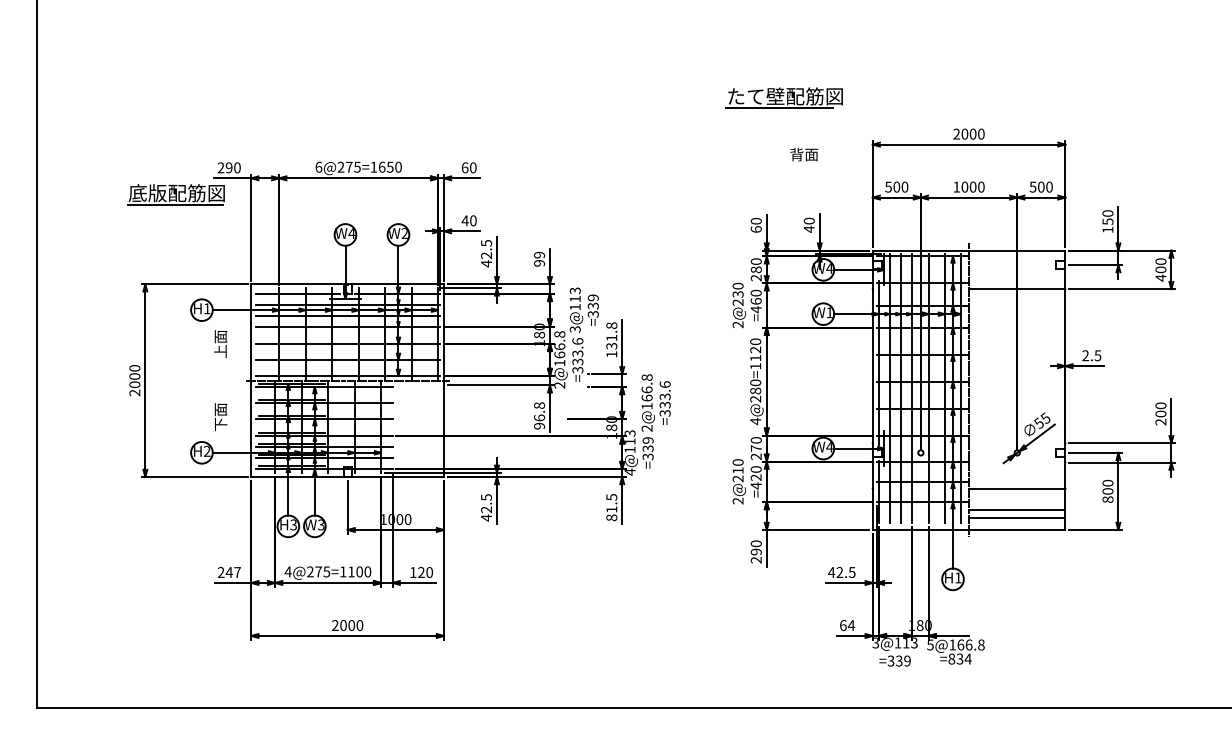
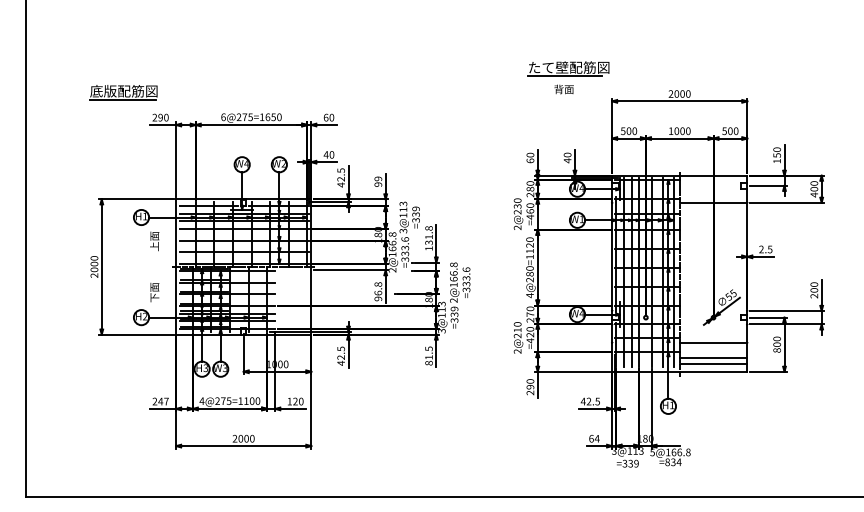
part: (783, 97) -> (567, 68), moved
text: (804, 154) -> (564, 89), moved
part: (175, 194) -> (122, 92), moved
text: (629, 471) -> (441, 330), 4@113 -> 3@113

